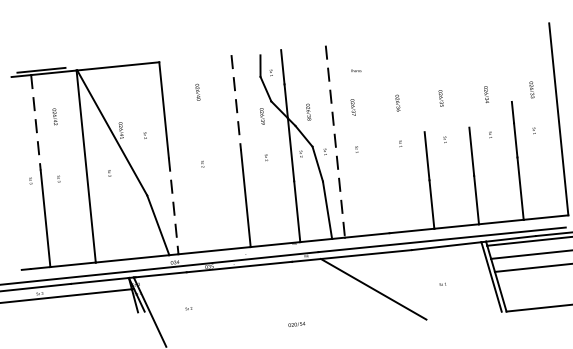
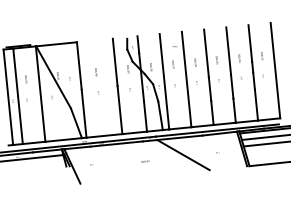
line: (508, 64) -> (250, 43), added
line: (464, 78) -> (228, 50), added
line: (419, 84) -> (206, 53), added
text: (198, 92) -> (96, 72), moved
line: (236, 102) -> (115, 62), dashed -> solid
text: (55, 117) -> (26, 79), moved
line: (35, 123) -> (15, 72), dashed -> solid
line: (379, 137) -> (186, 79), added
line: (335, 141) -> (164, 81), dashed -> solid
line: (21, 173) -> (8, 97), added
line: (174, 207) -> (84, 114), dashed -> solid
text: (297, 324) -> (145, 161), moved

